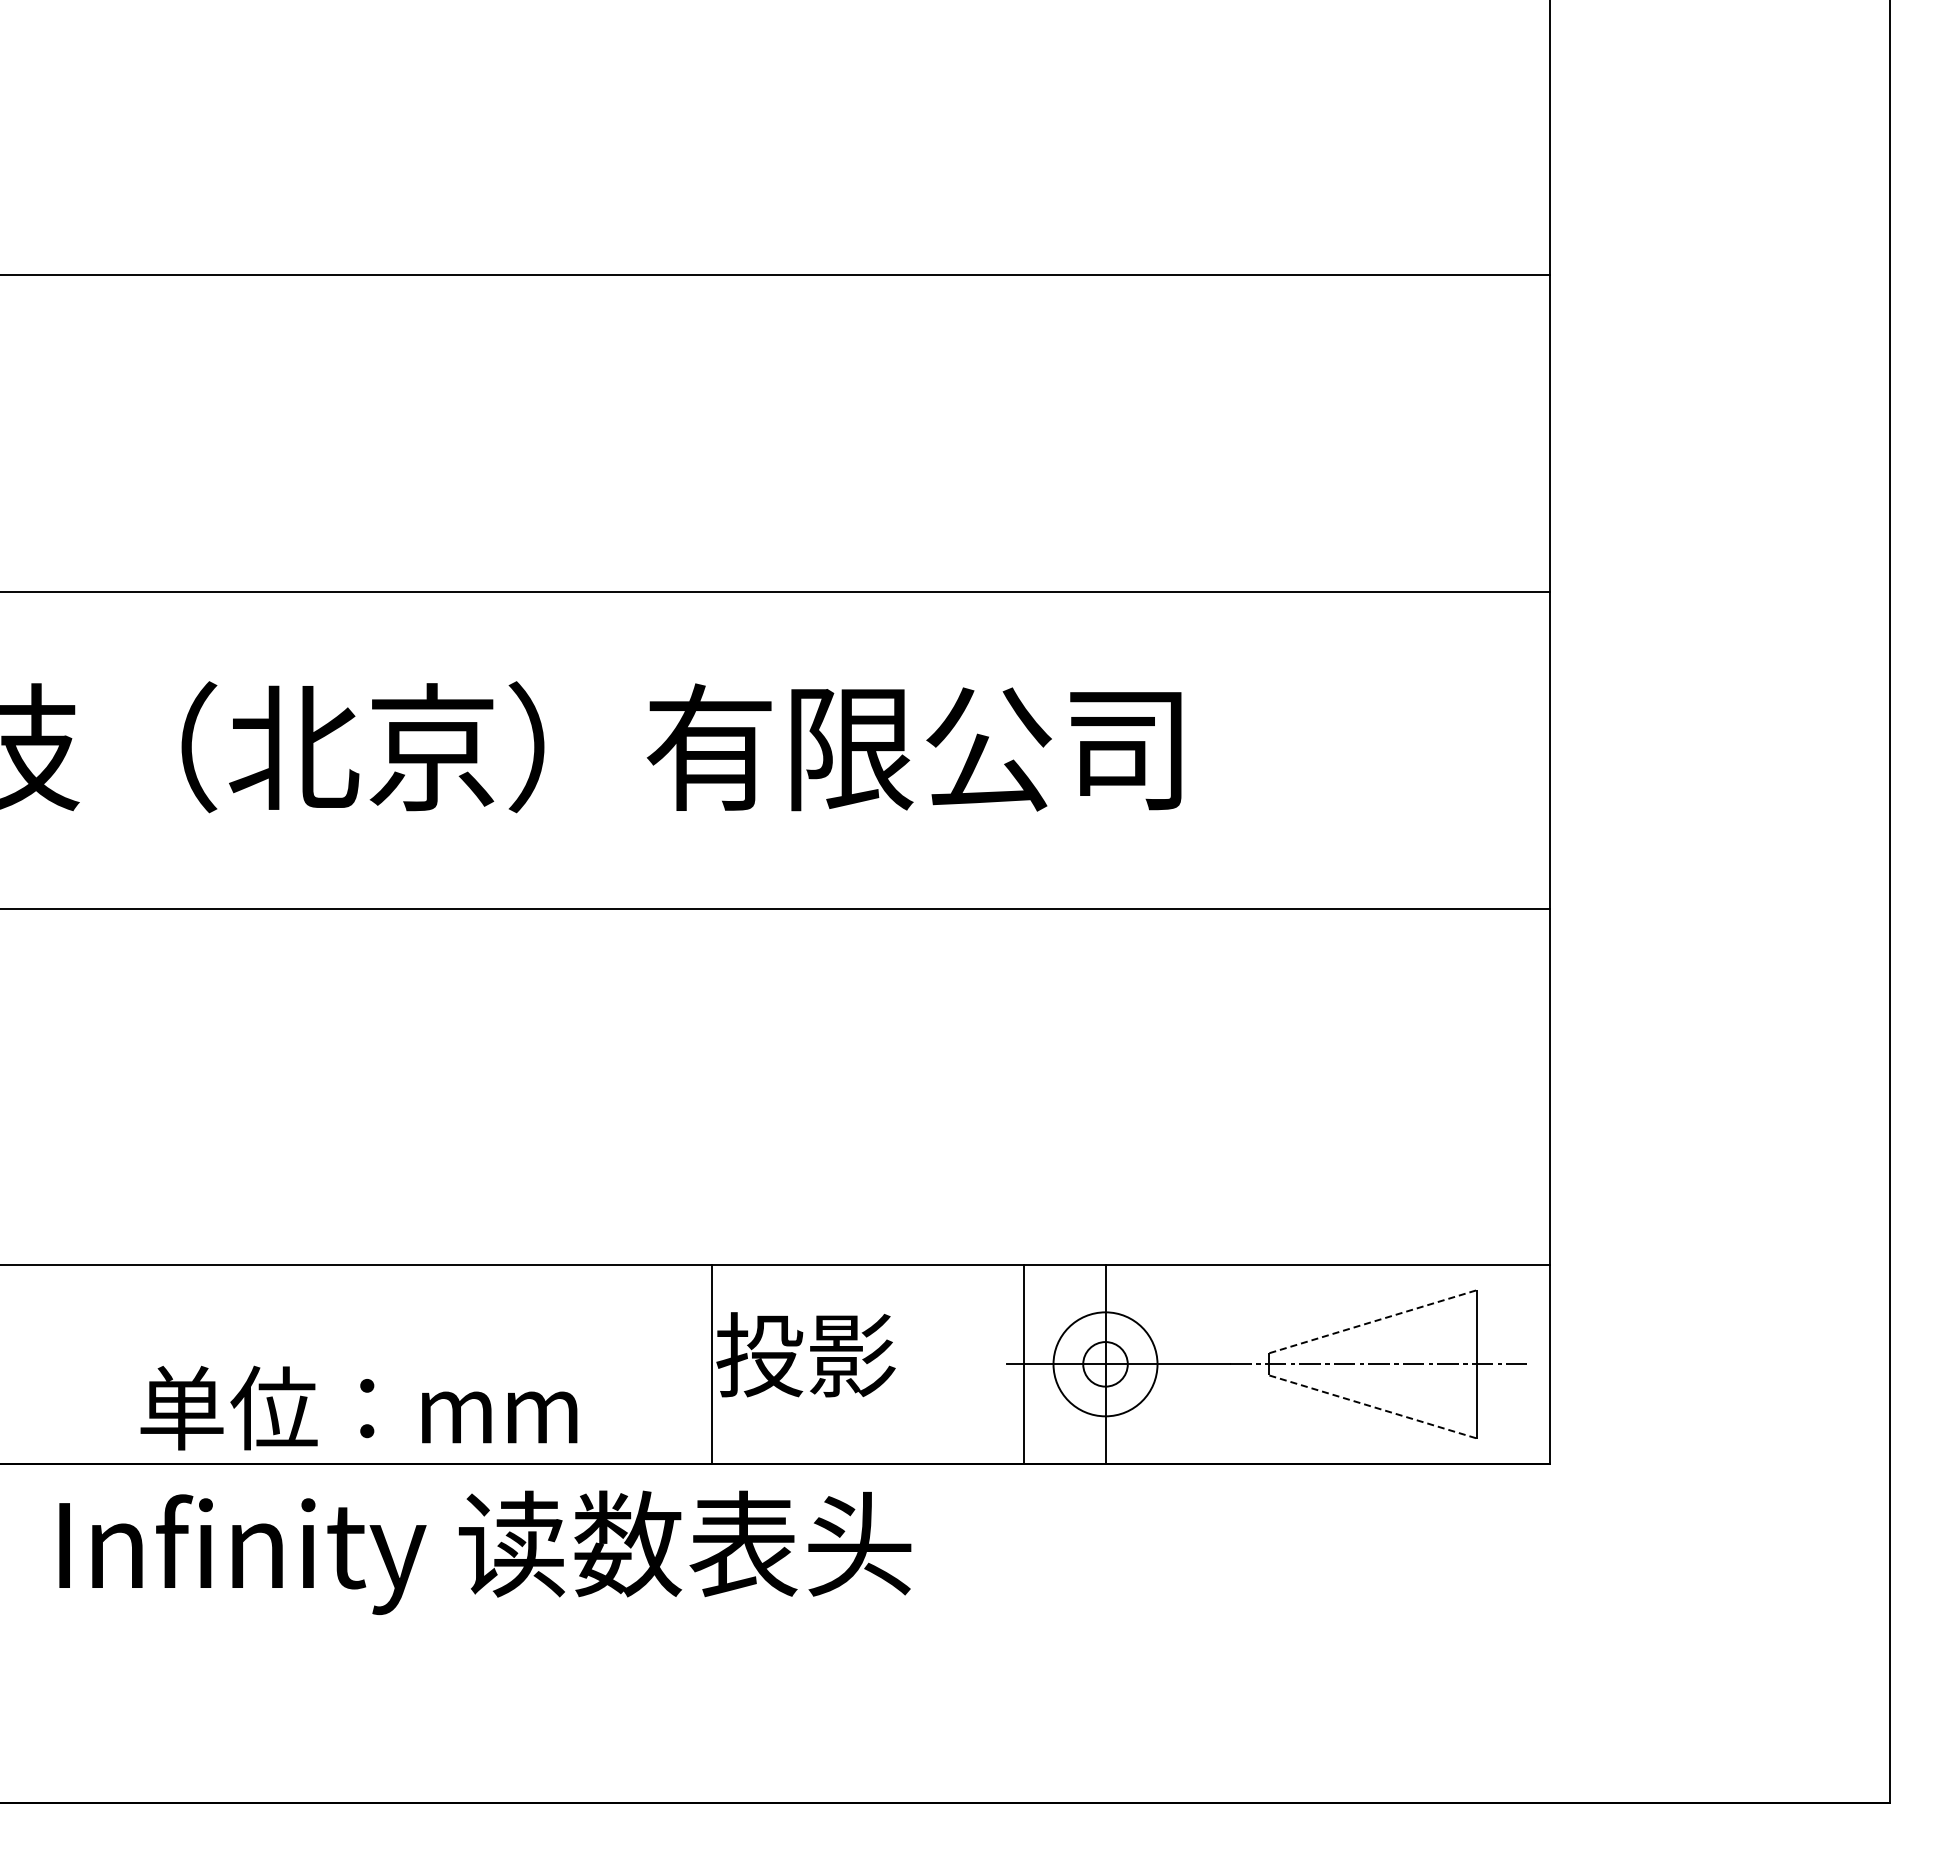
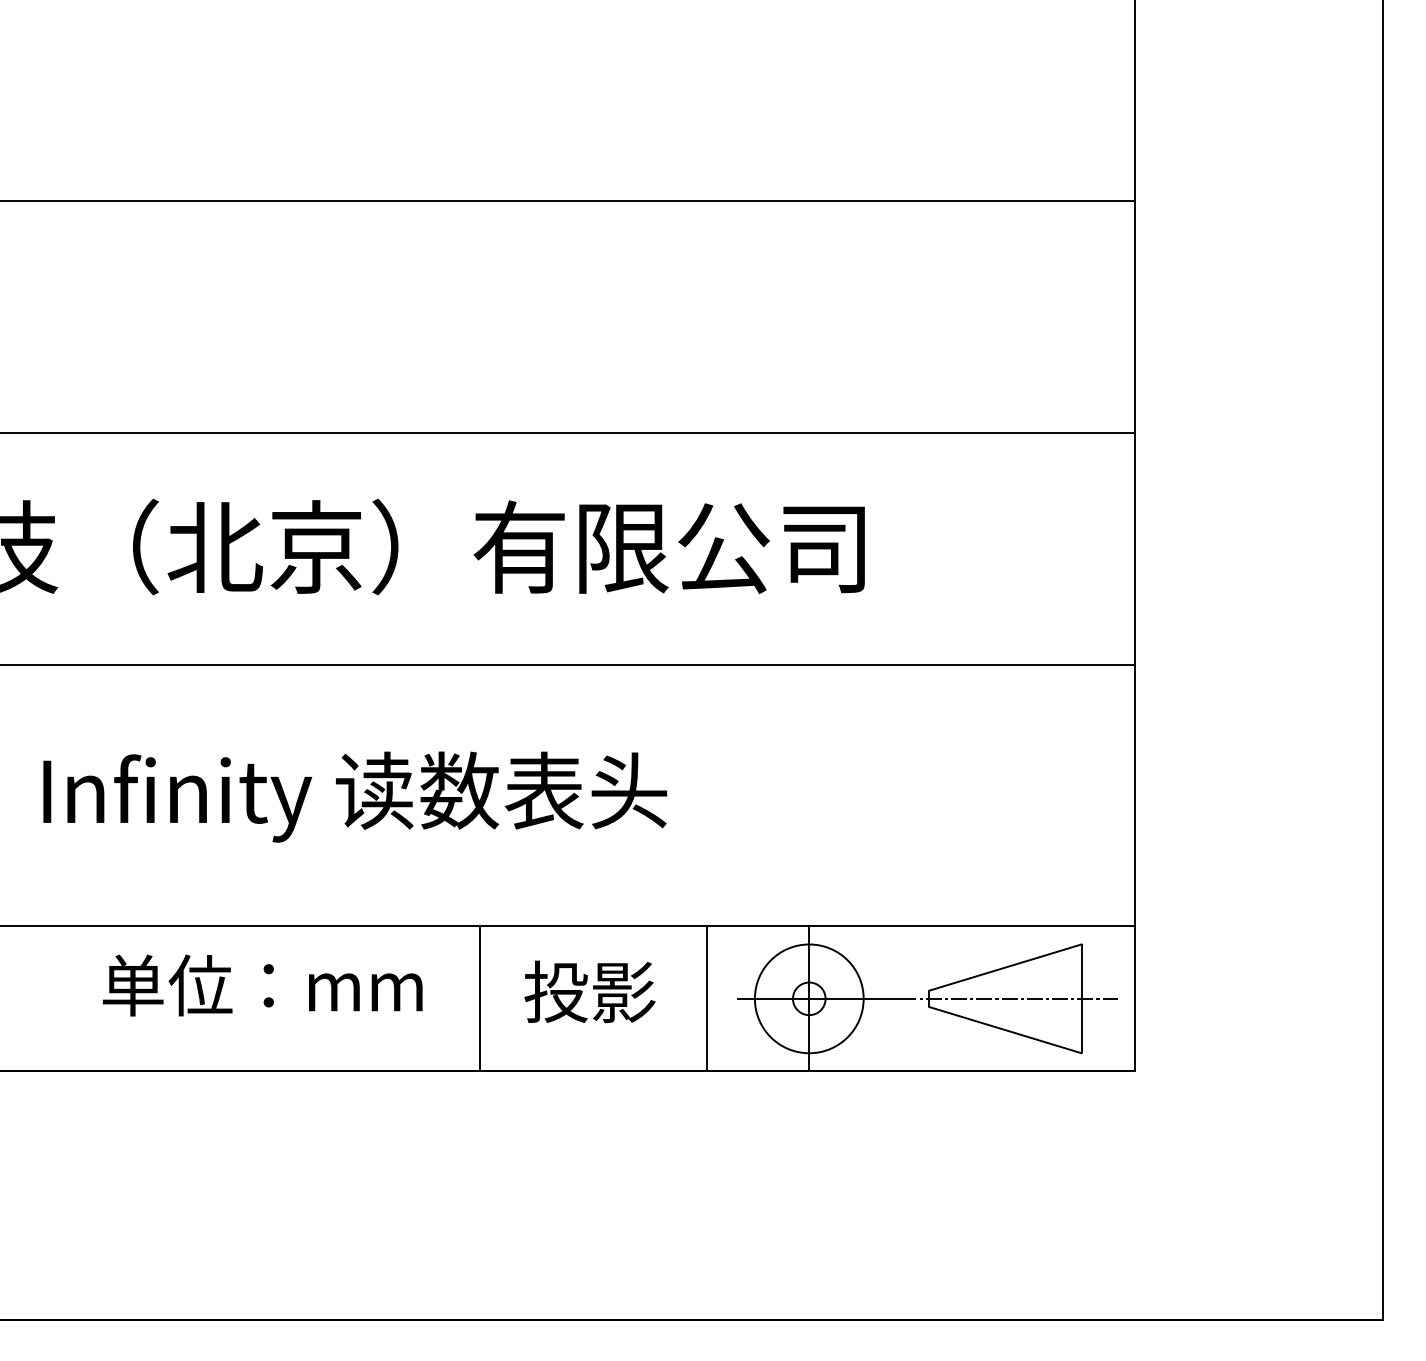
line: (1373, 1321) -> (1005, 967), dashed -> solid
line: (712, 1364) -> (480, 998), moved
line: (1024, 1364) -> (707, 998), moved
circle: (1105, 1364) -> (809, 998), size x1.43
text: (358, 1407) -> (262, 985), moved
line: (1373, 1407) -> (1005, 1030), dashed -> solid
text: (485, 1552) -> (355, 796), moved

